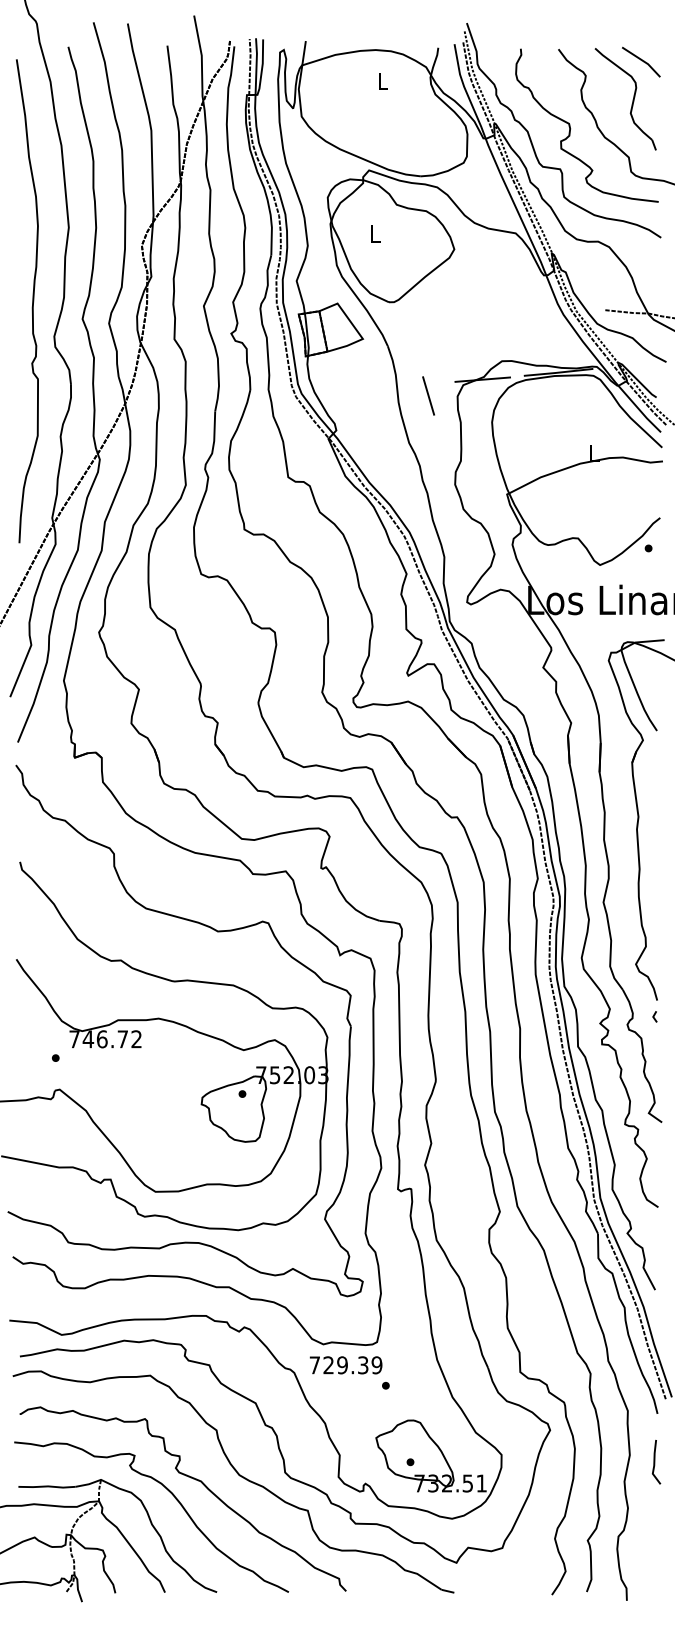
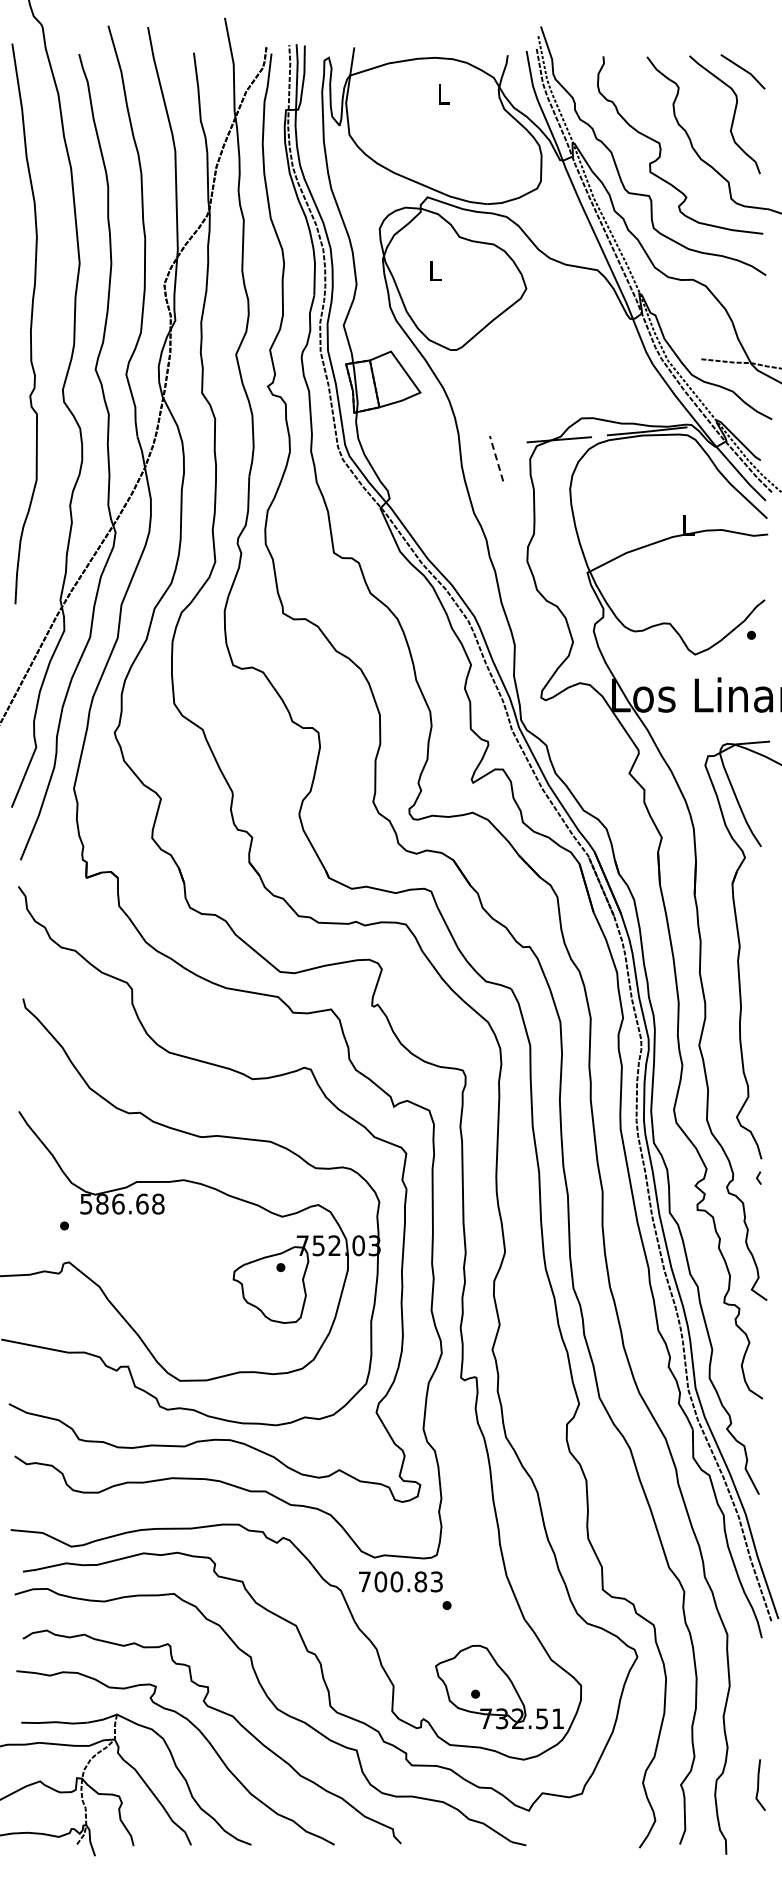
curve: (32, 300) -> (30, 323), moved
line: (428, 395) -> (496, 458), solid -> dashed
text: (105, 1038) -> (122, 1203), 746.72 -> 586.68
text: (352, 1364) -> (408, 1581), 729.39 -> 700.83
line: (655, 1461) -> (759, 1784), moved

